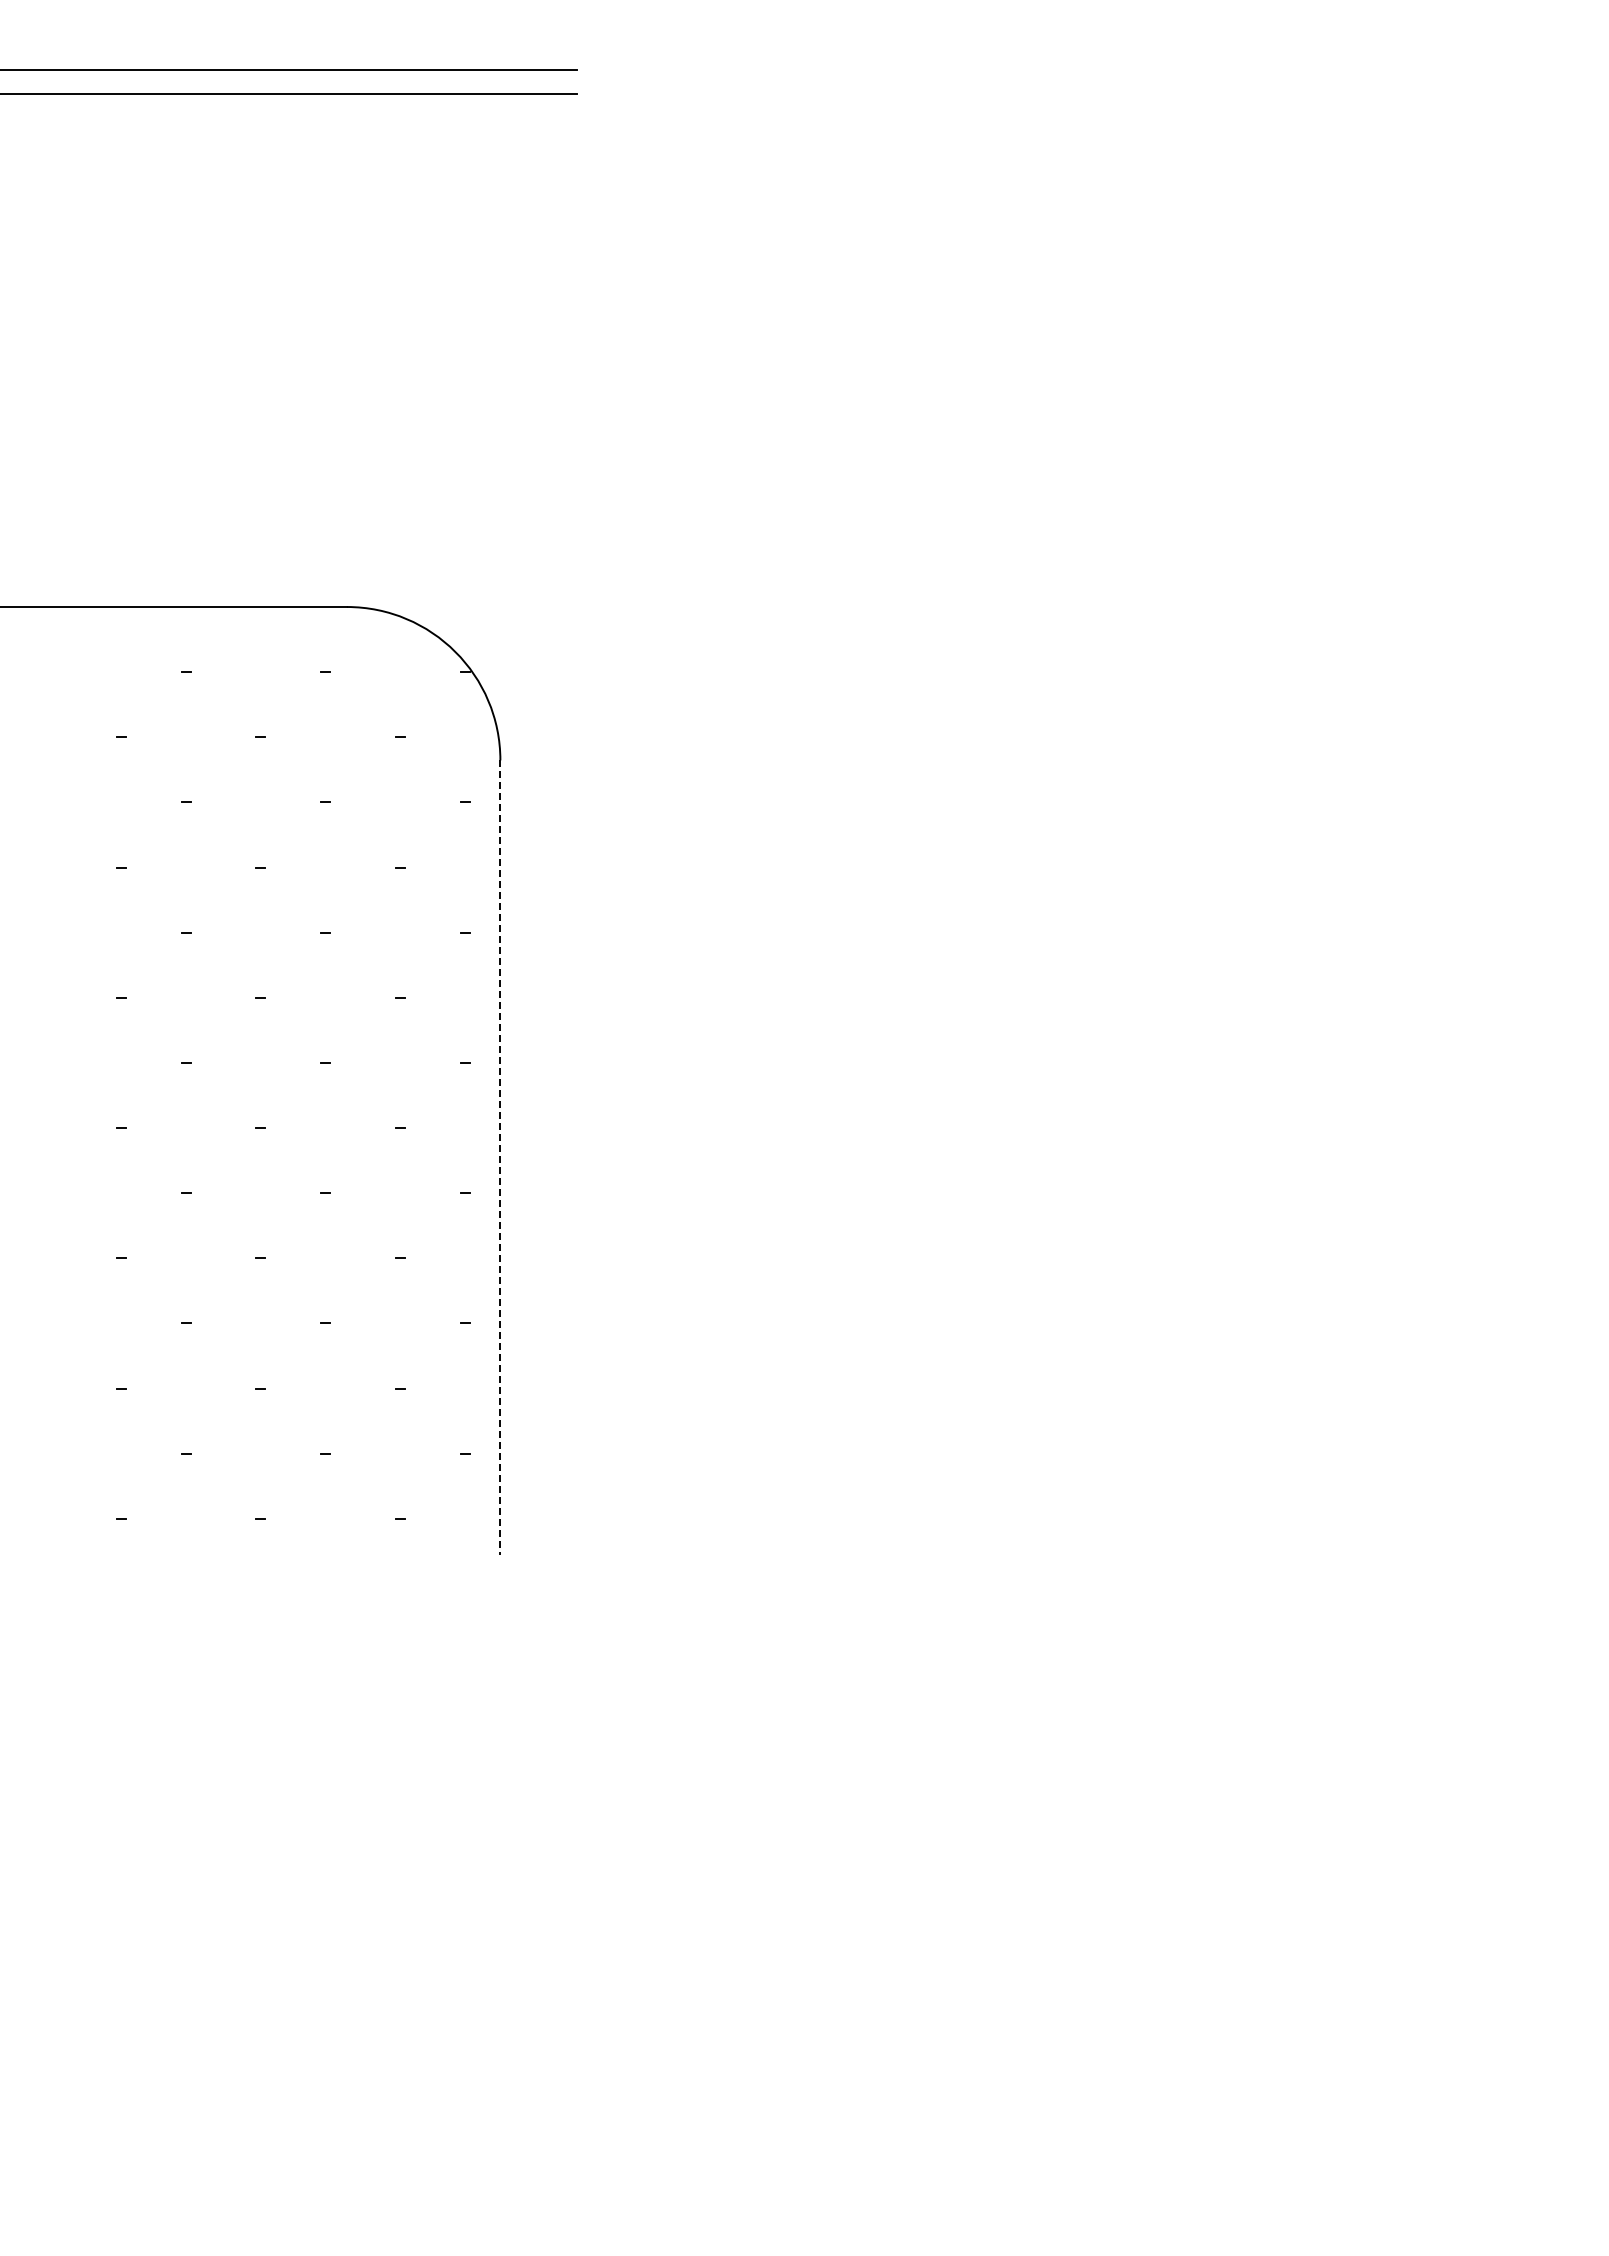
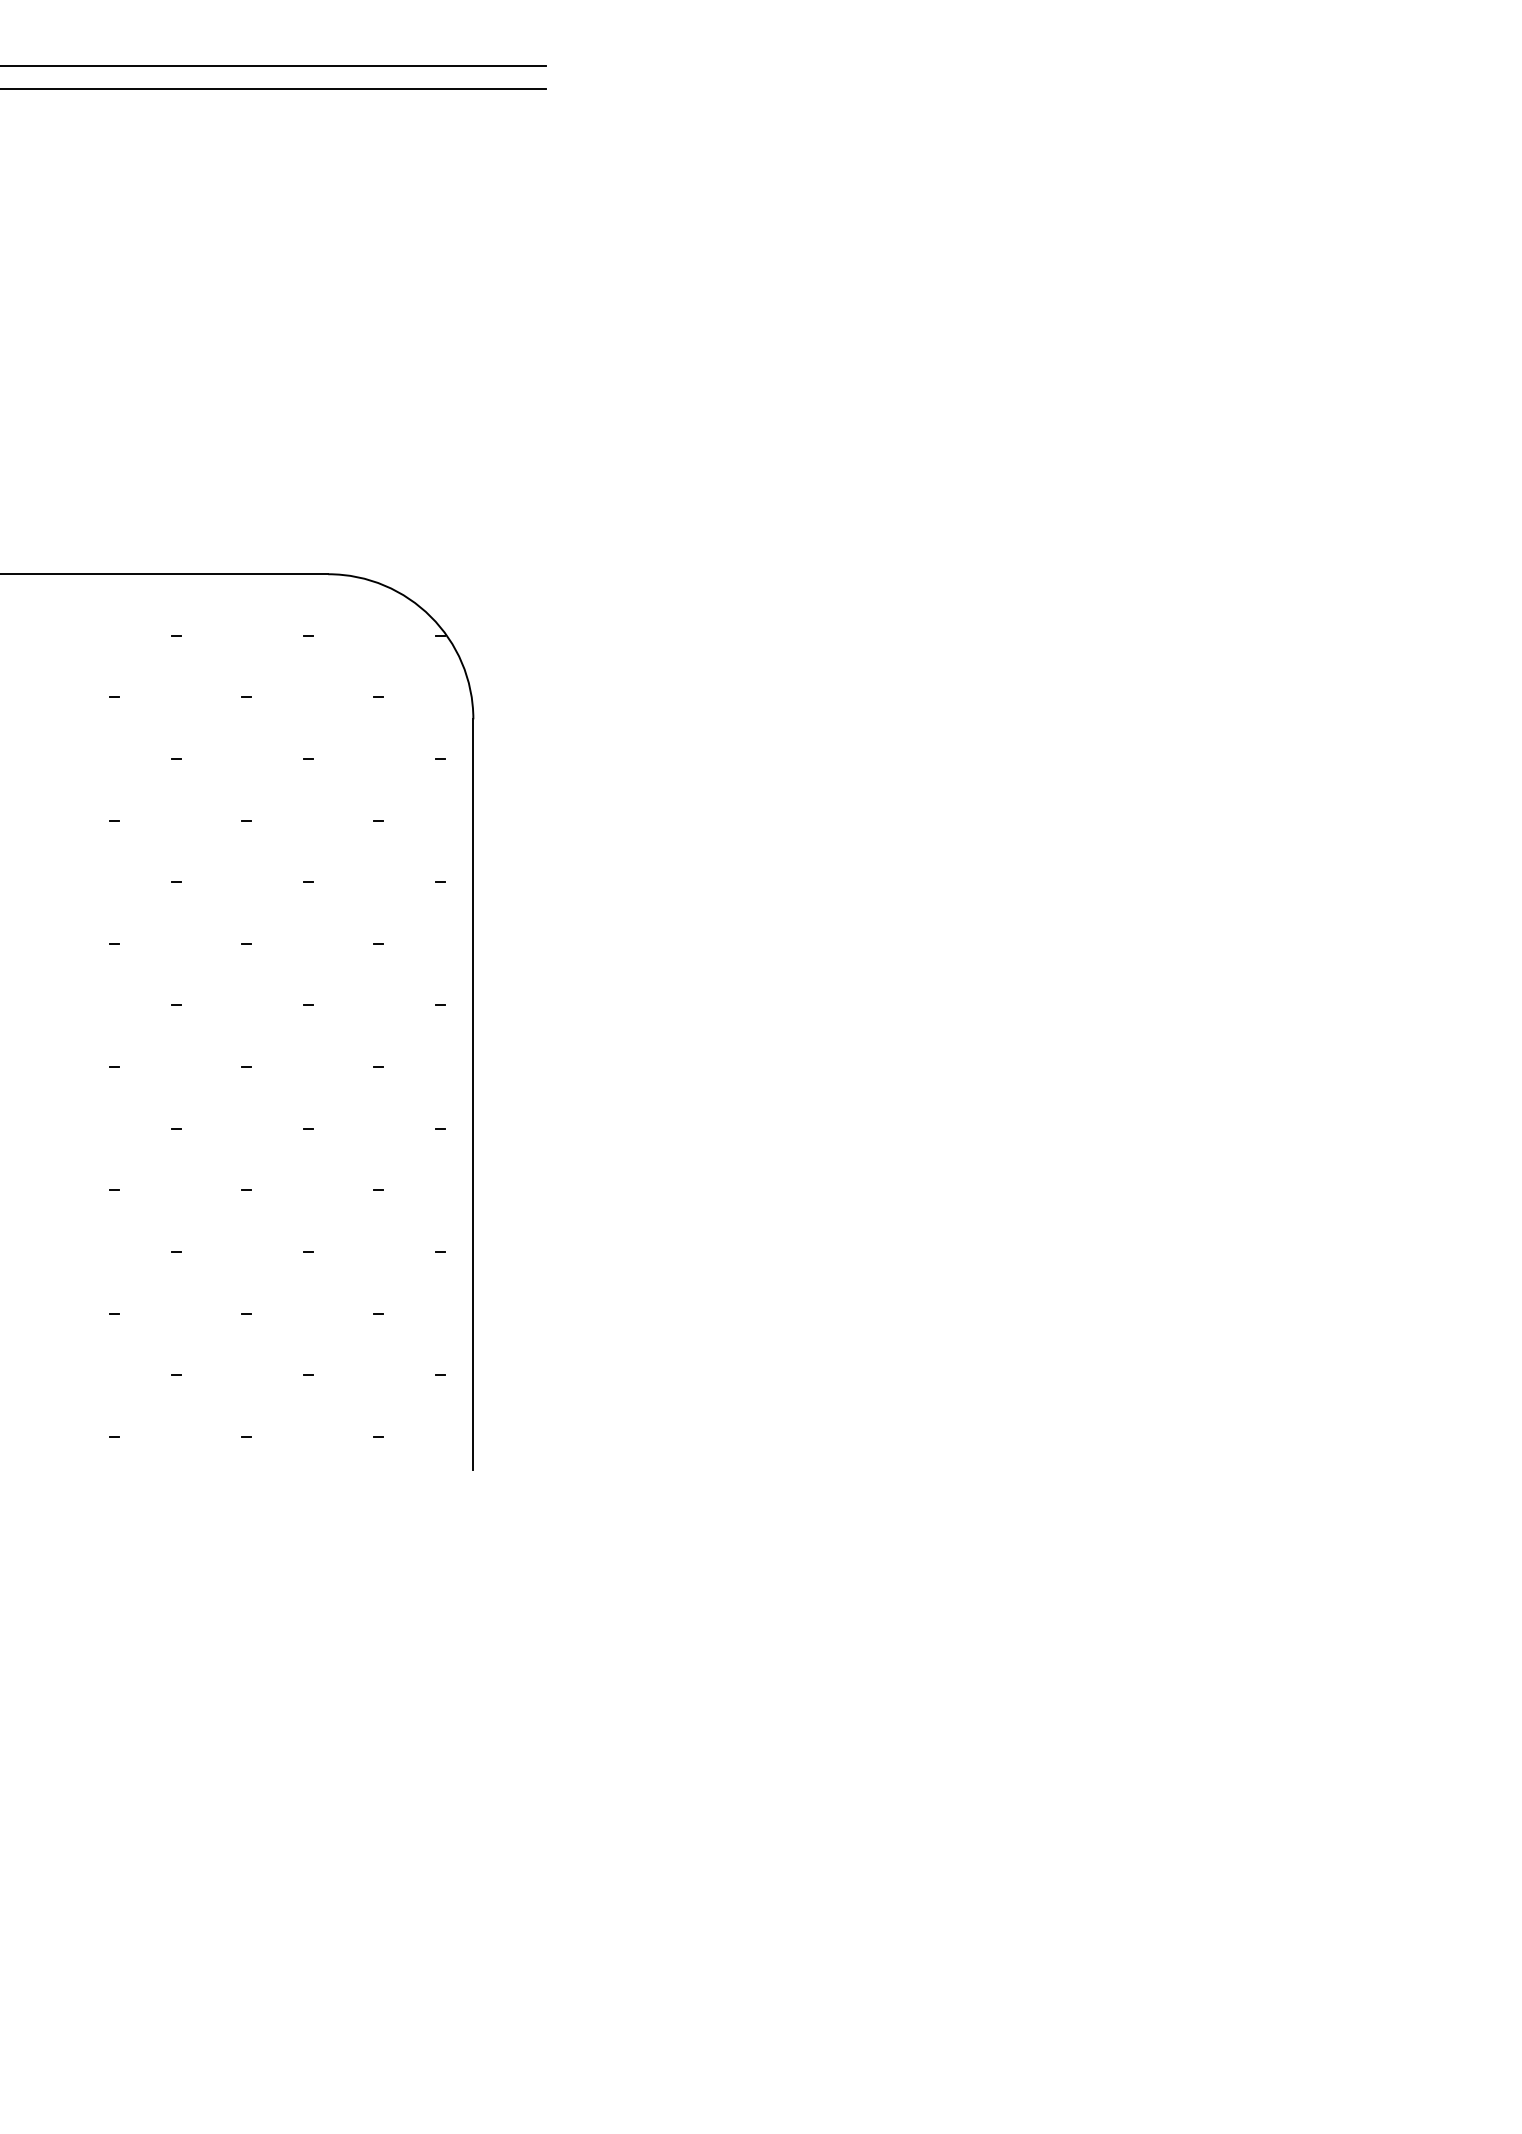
line: (500, 1158) -> (473, 1095), dashed -> solid

